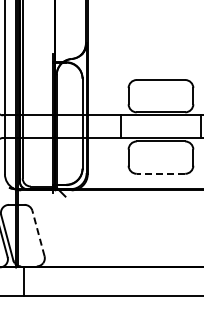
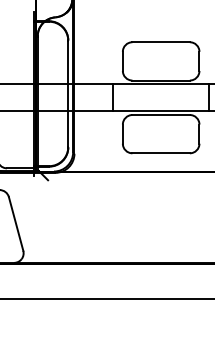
line: (160, 173) -> (160, 152), dashed -> solid
line: (38, 233) -> (16, 223), dashed -> solid

